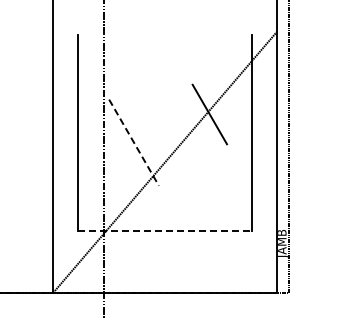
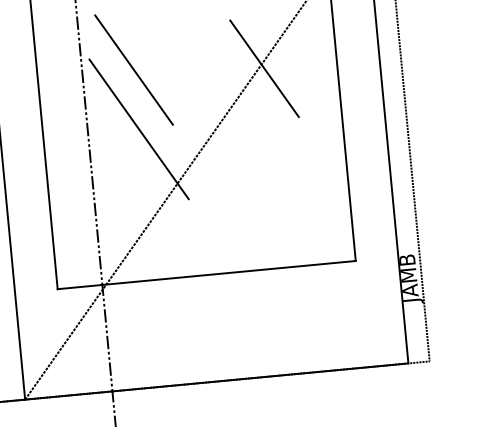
line: (133, 107) -> (132, 69), added
line: (134, 142) -> (139, 128), dashed -> solid
line: (165, 230) -> (207, 274), dashed -> solid

